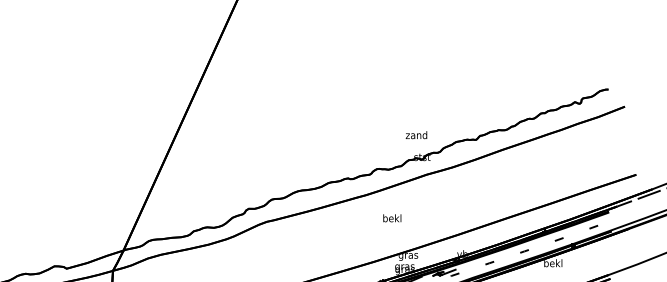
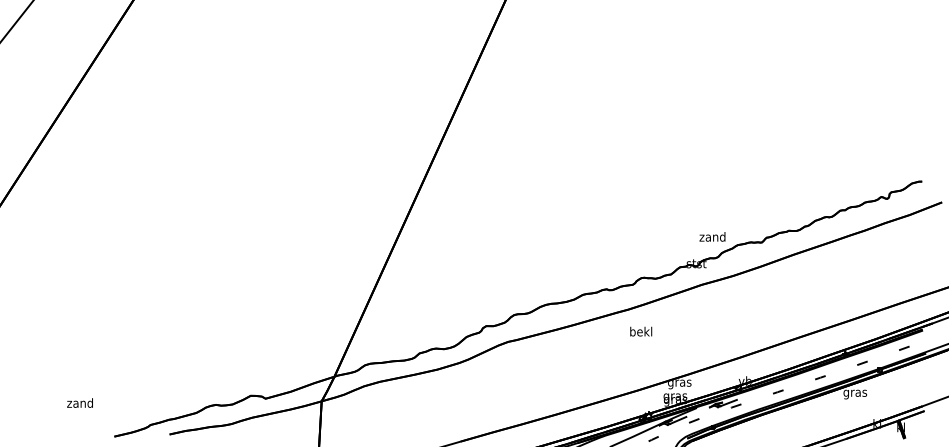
text: (416, 134) -> (712, 236), moved
text: (392, 218) -> (641, 331), moved
text: (553, 264) -> (855, 393), bekl -> gras

